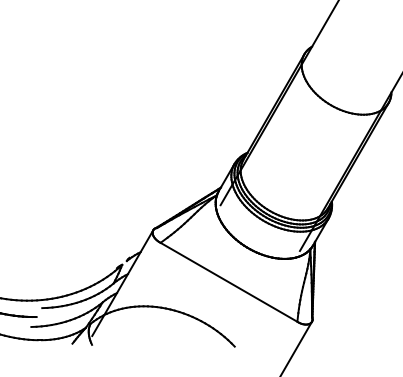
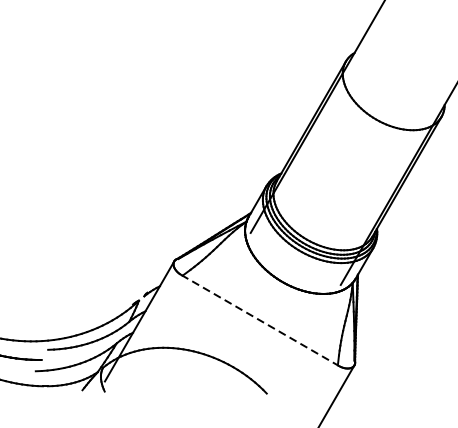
line: (229, 282) -> (260, 320), solid -> dashed

